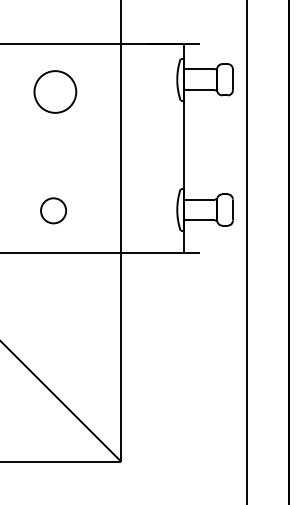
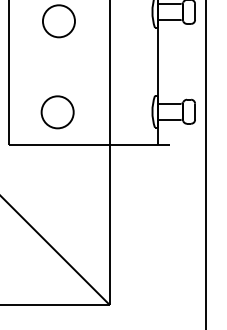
part: (53, 210) -> (57, 112), size x1.67

